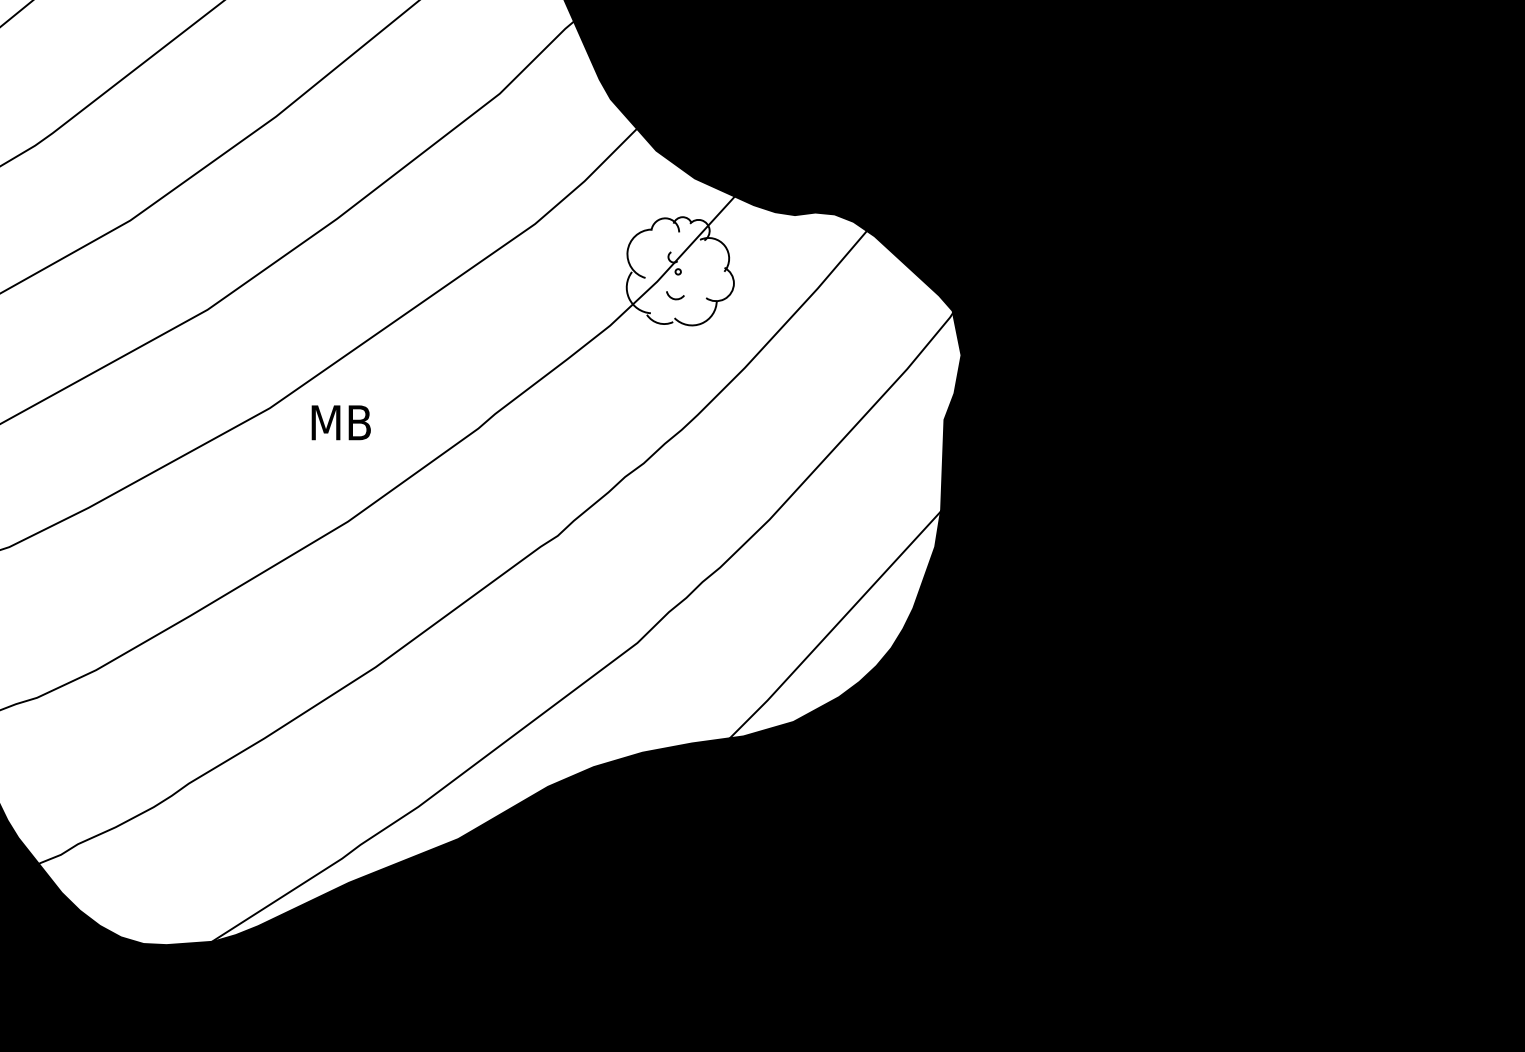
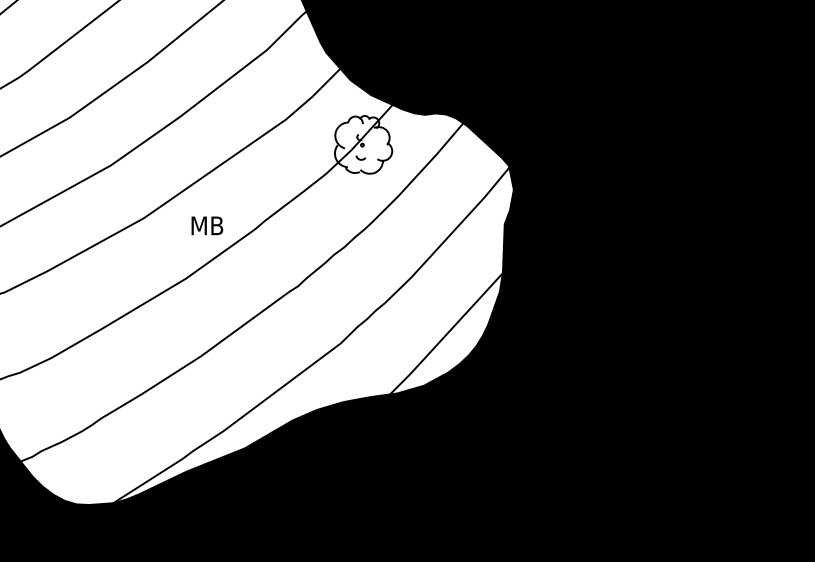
text: (341, 422) -> (207, 225), moved

